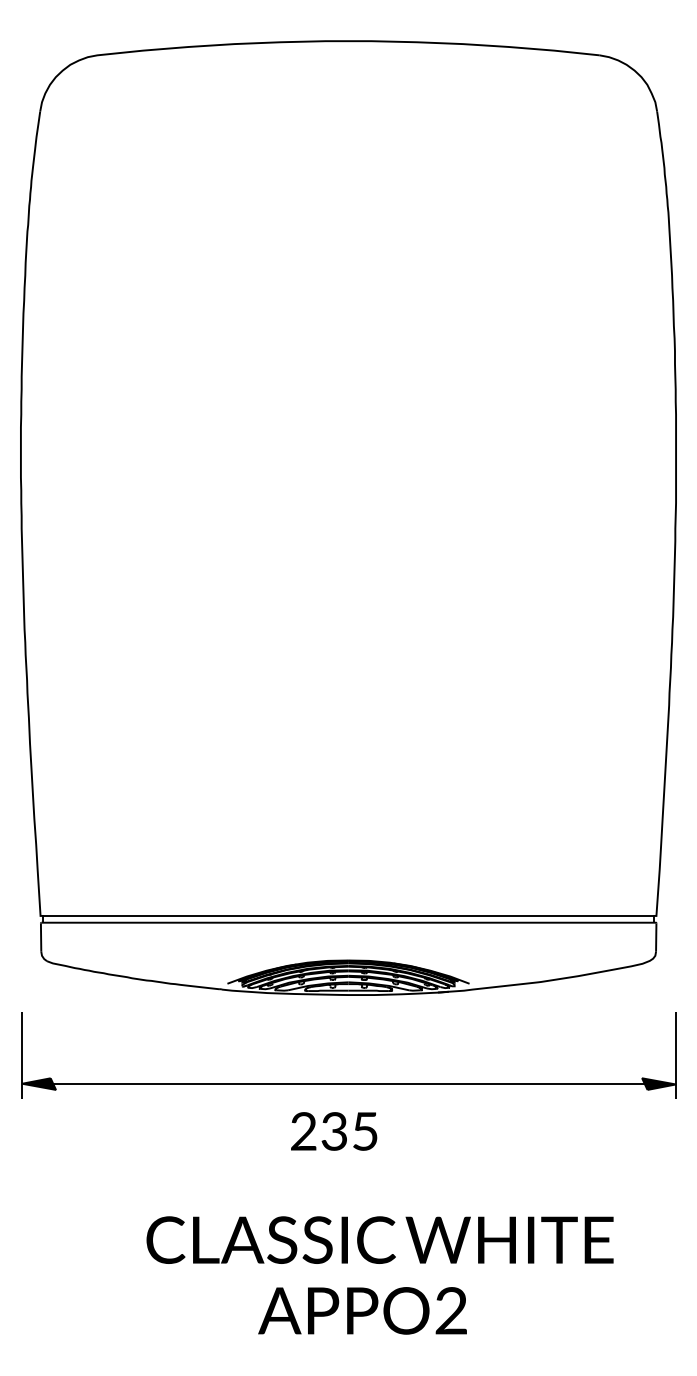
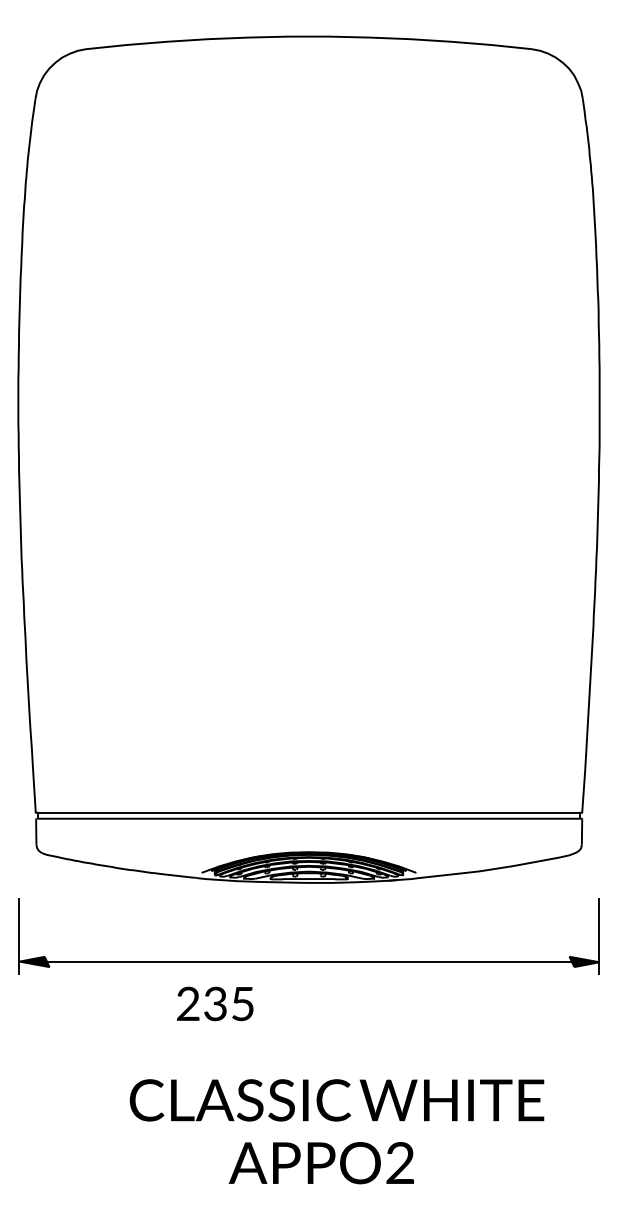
text: (334, 1130) -> (215, 1003), moved

